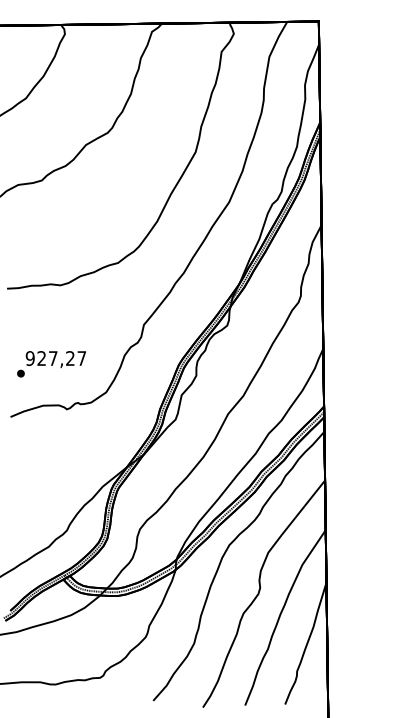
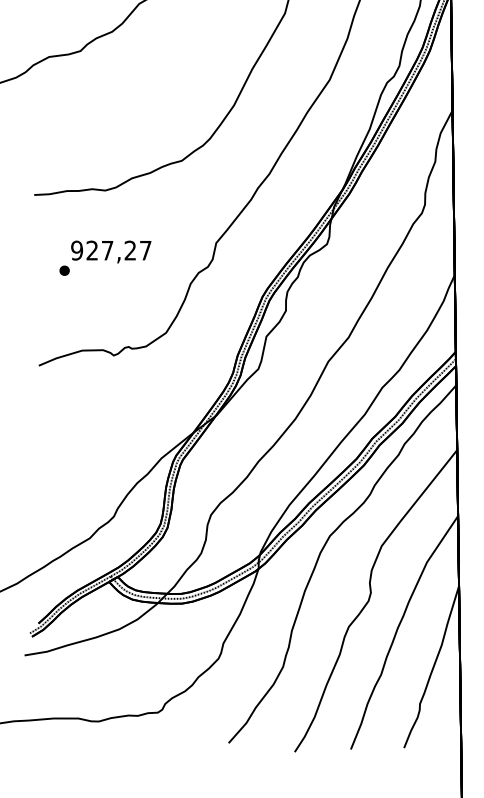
text: (51, 364) -> (105, 258), moved

